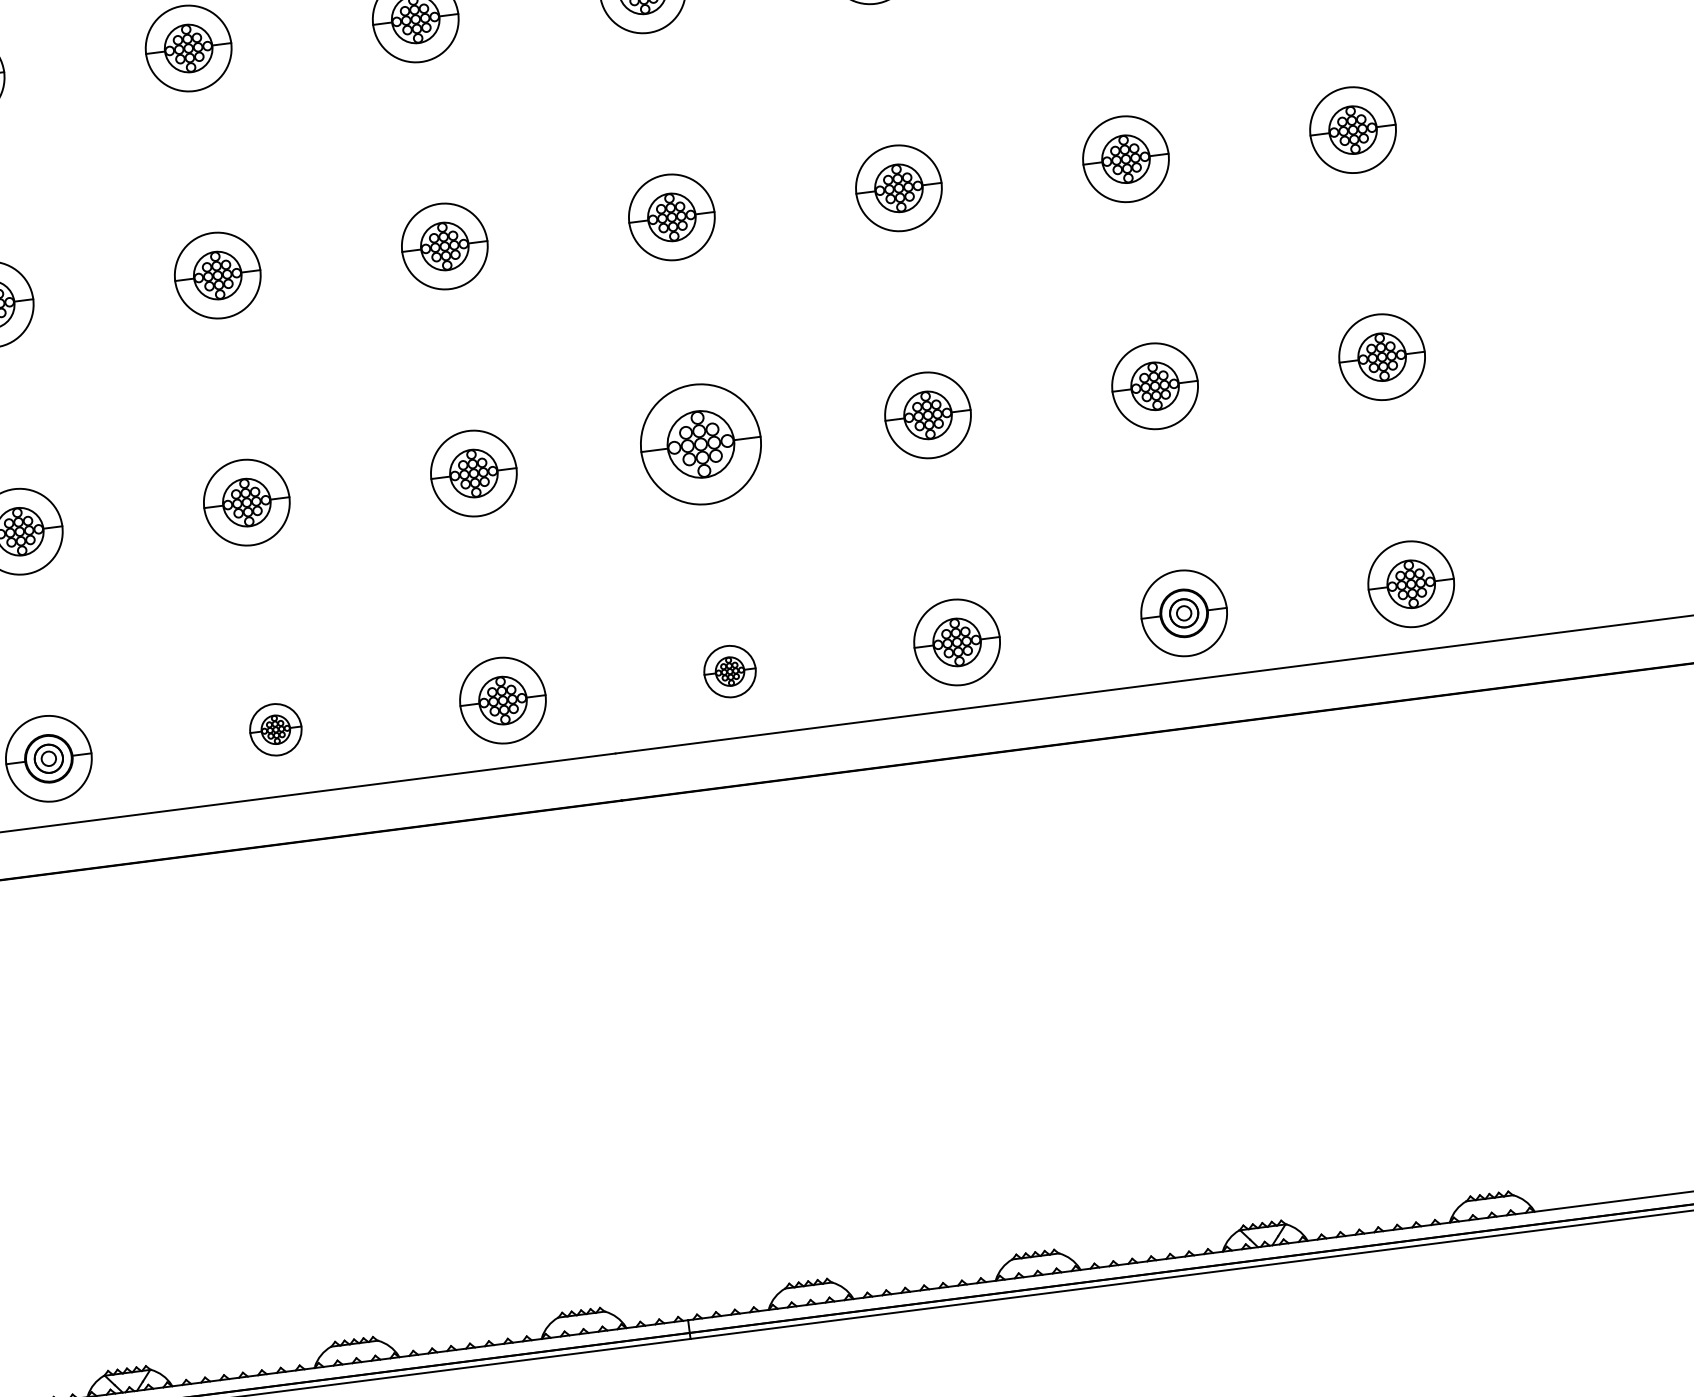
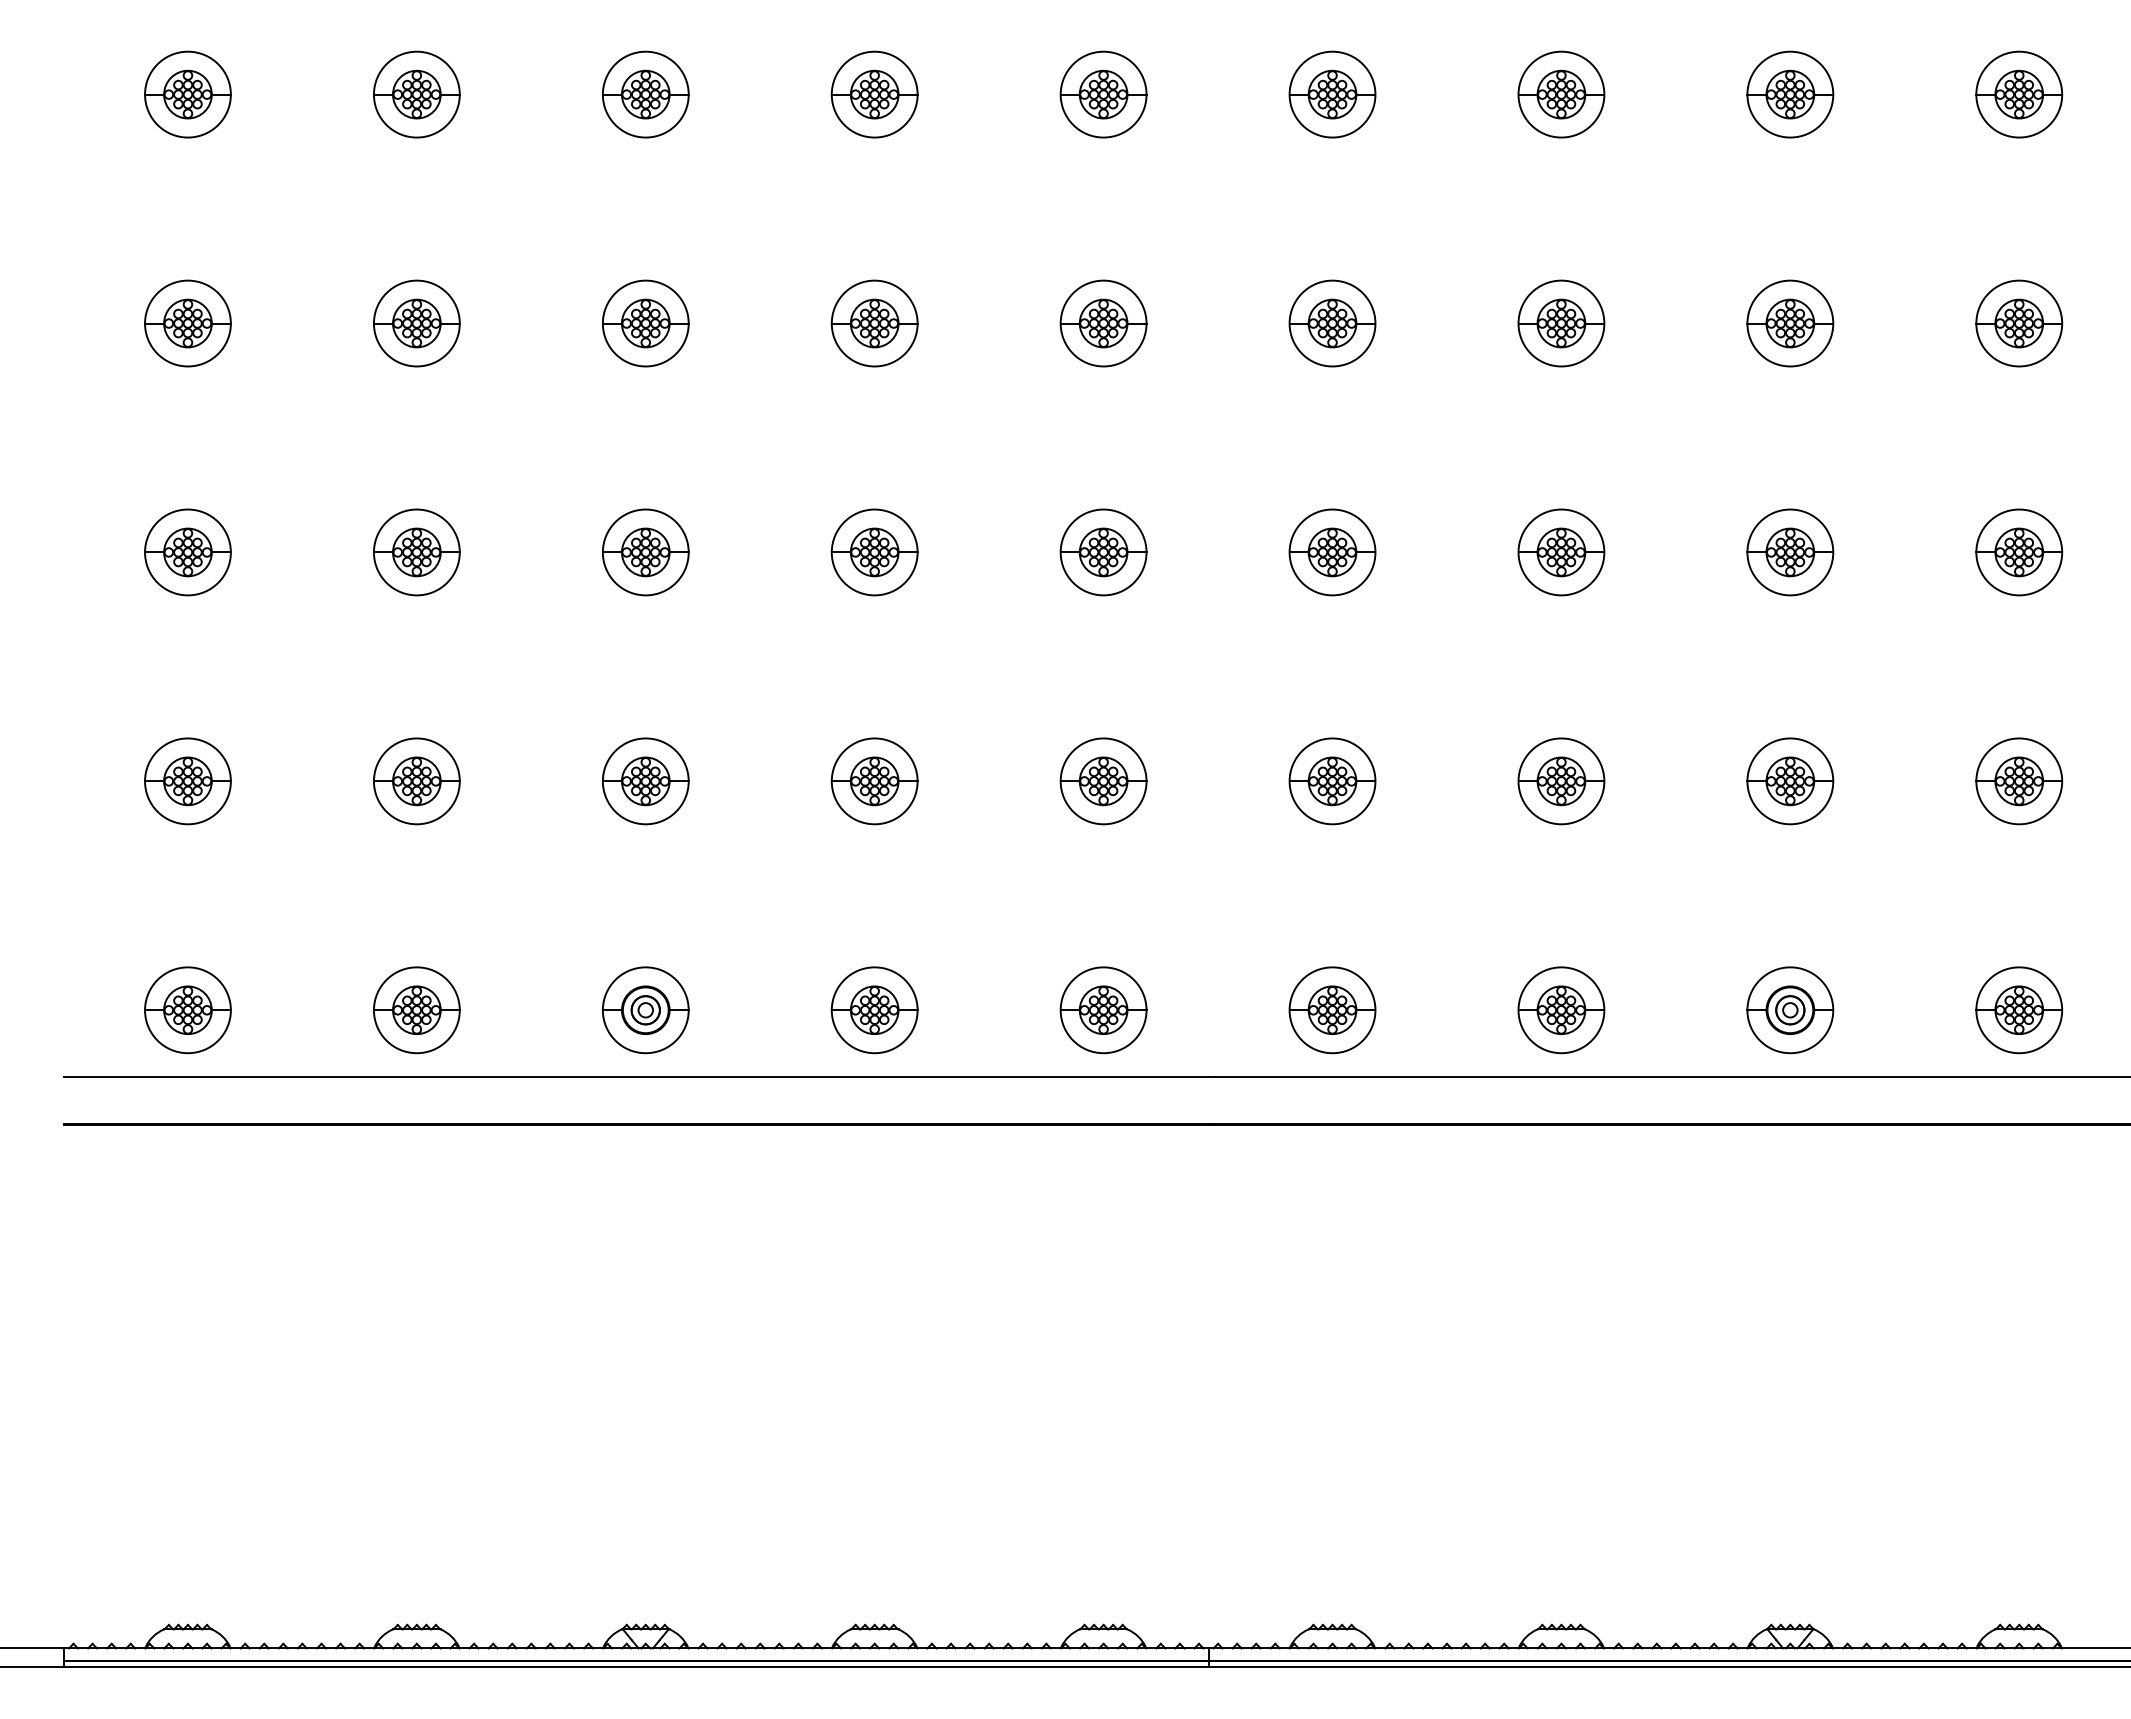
part: (700, 444) -> (1332, 781), size x0.71
part: (730, 671) -> (1332, 1010), size x1.67
part: (275, 729) -> (874, 1010), size x1.67

